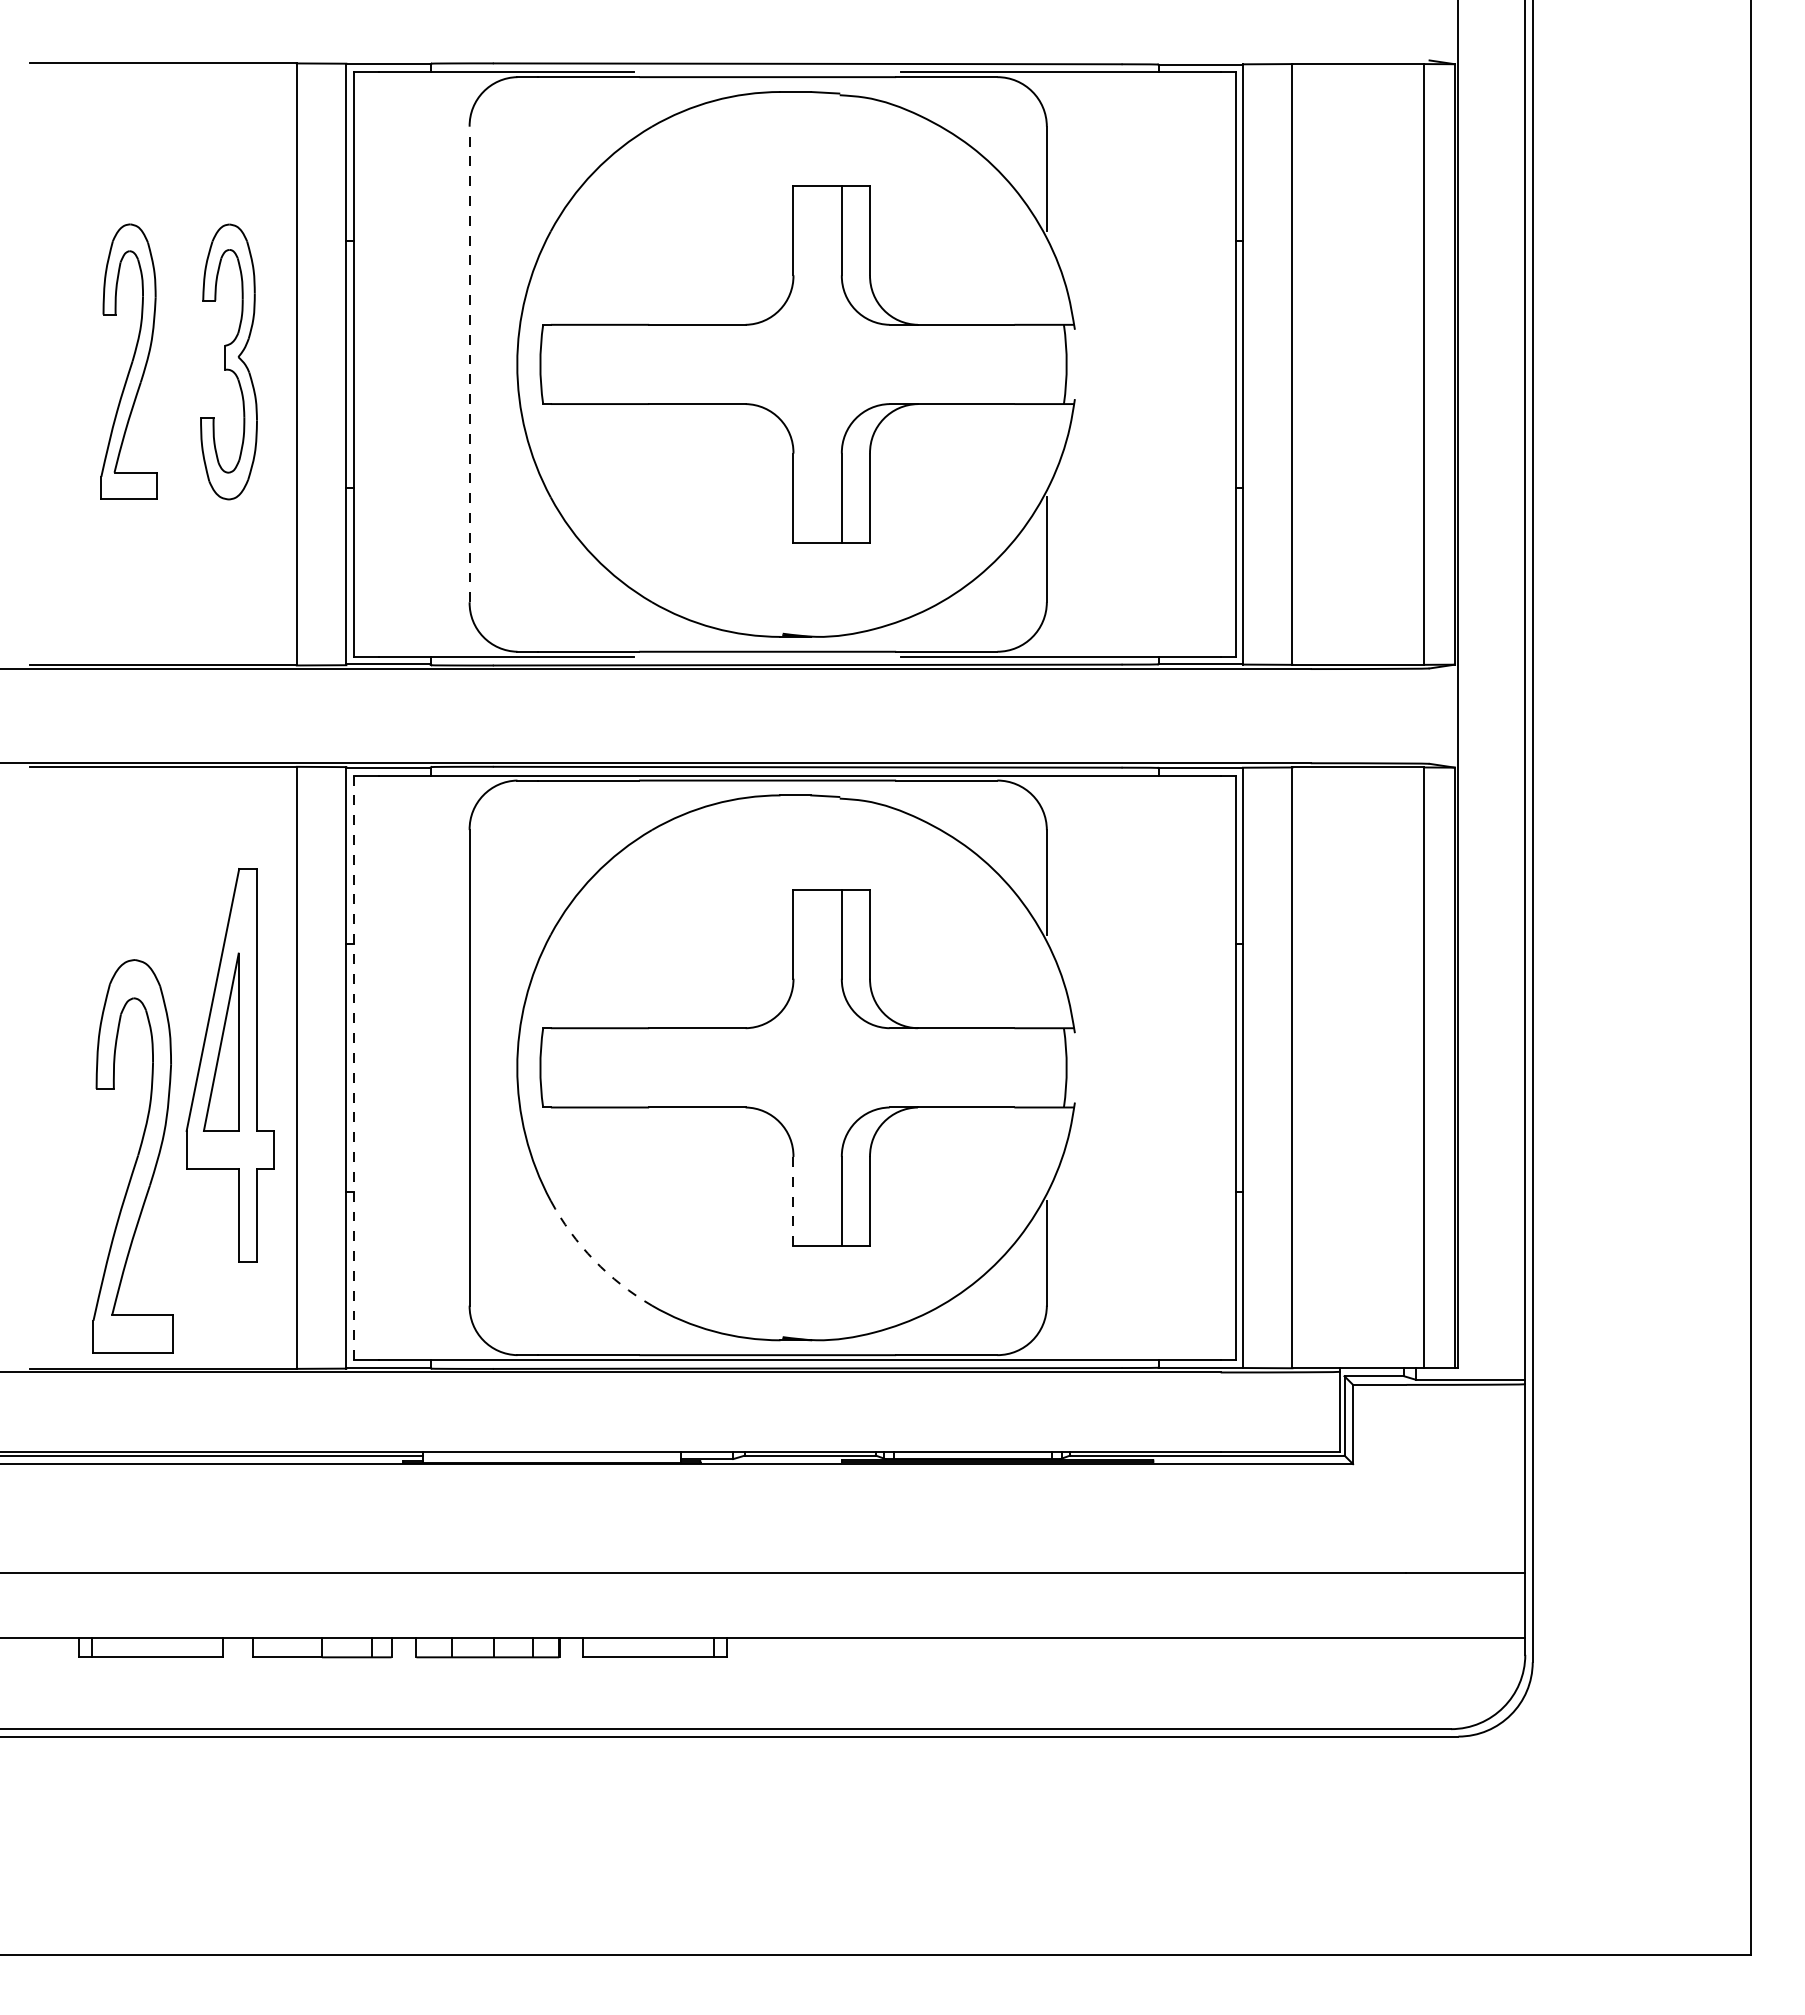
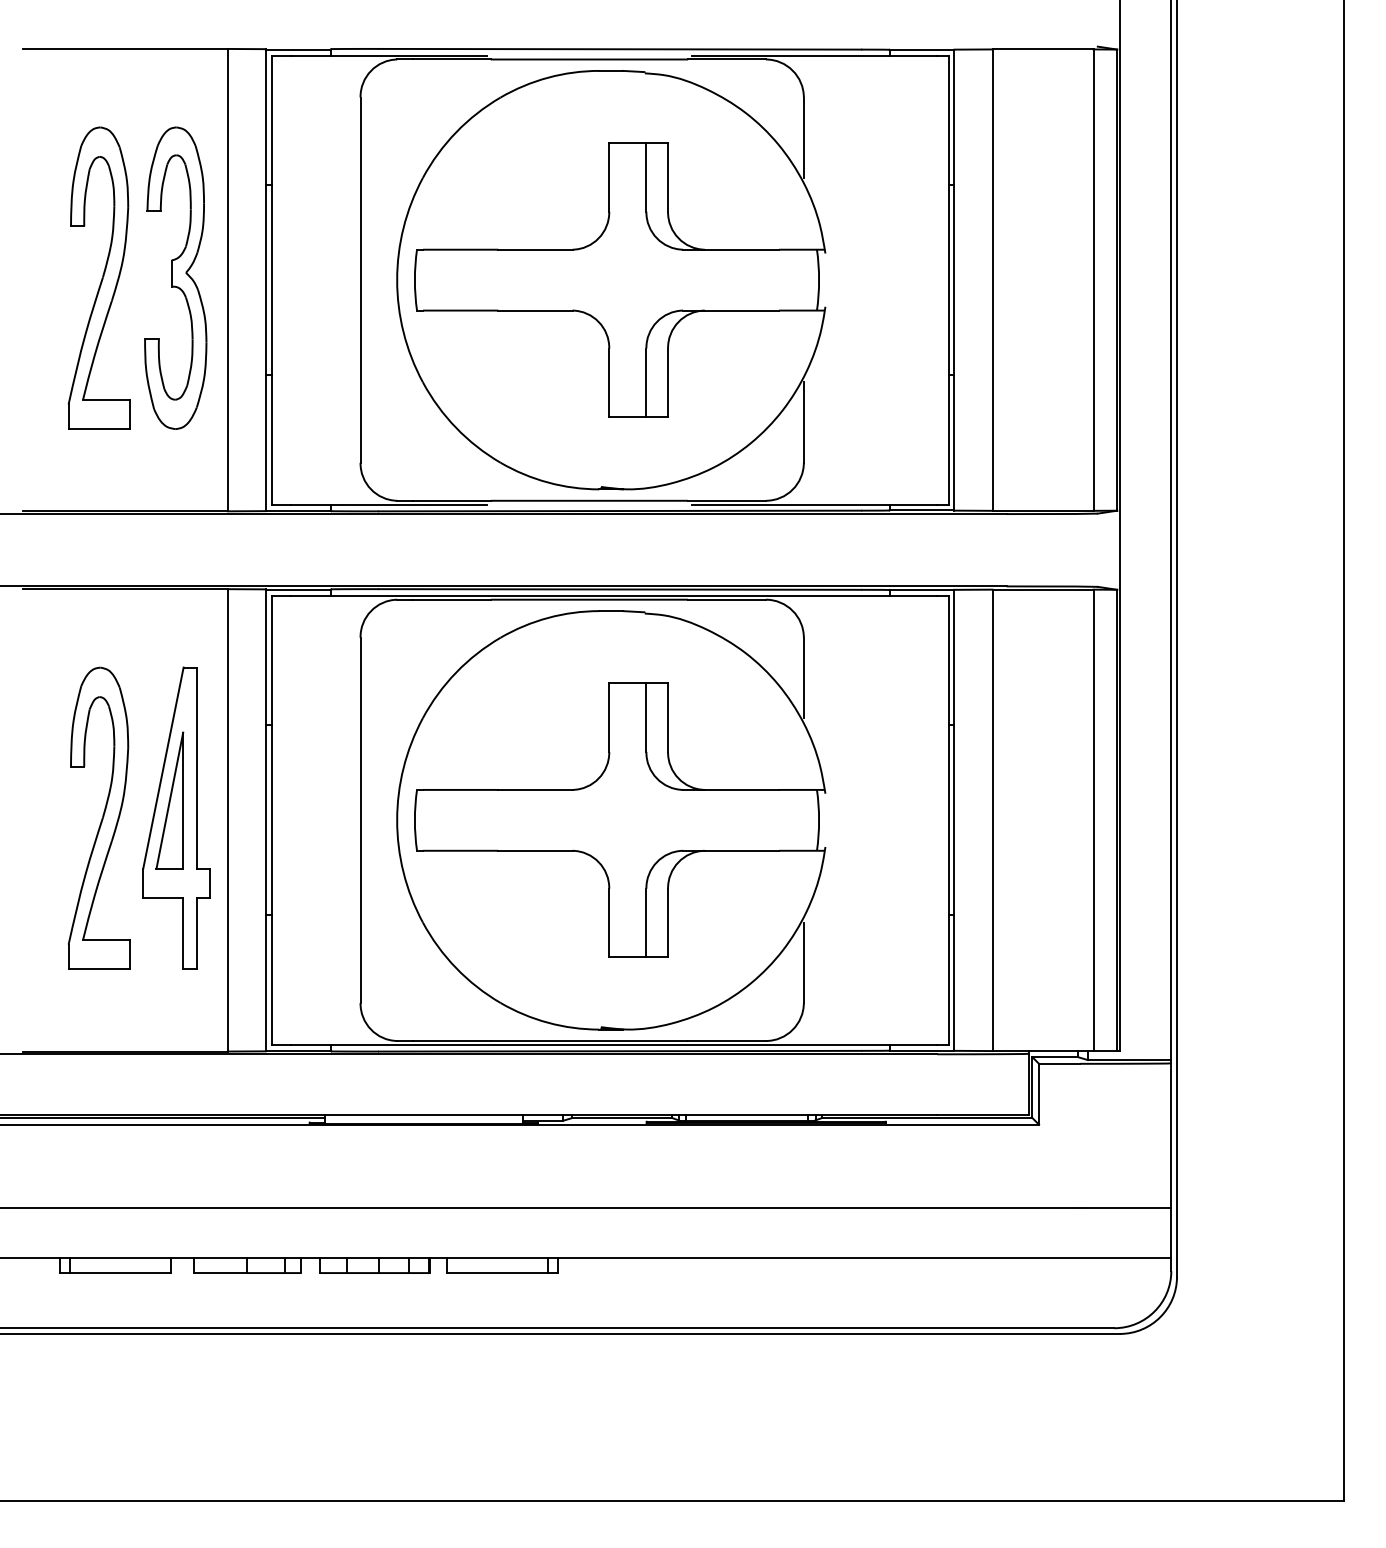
part: (128, 361) -> (98, 277), size x1.43
part: (228, 361) -> (175, 277), size x1.43
line: (469, 364) -> (360, 280), dashed -> solid
line: (353, 1067) -> (271, 820), dashed -> solid
part: (132, 1156) -> (98, 818), moved
line: (793, 1201) -> (609, 922), dashed -> solid
arc: (594, 1260) -> (456, 968), dashed -> solid

